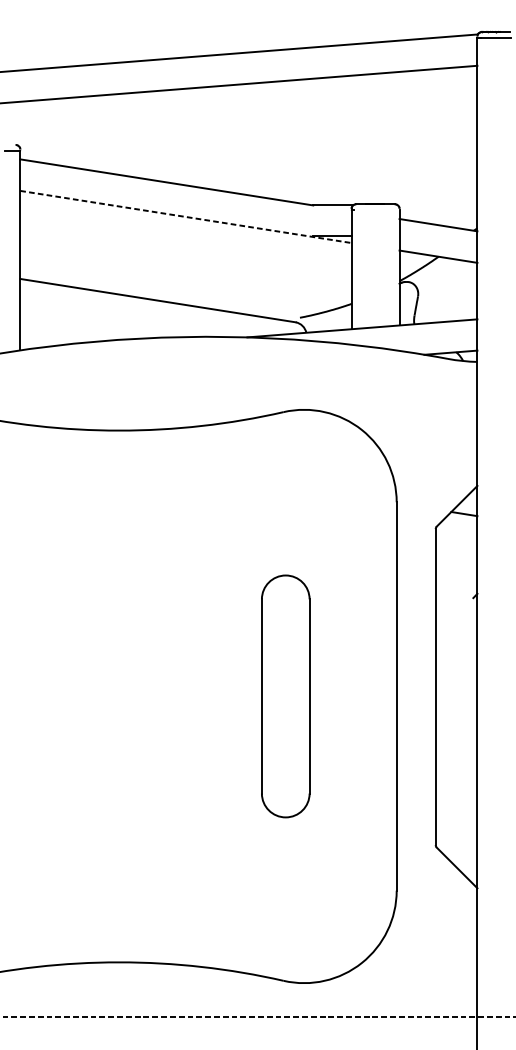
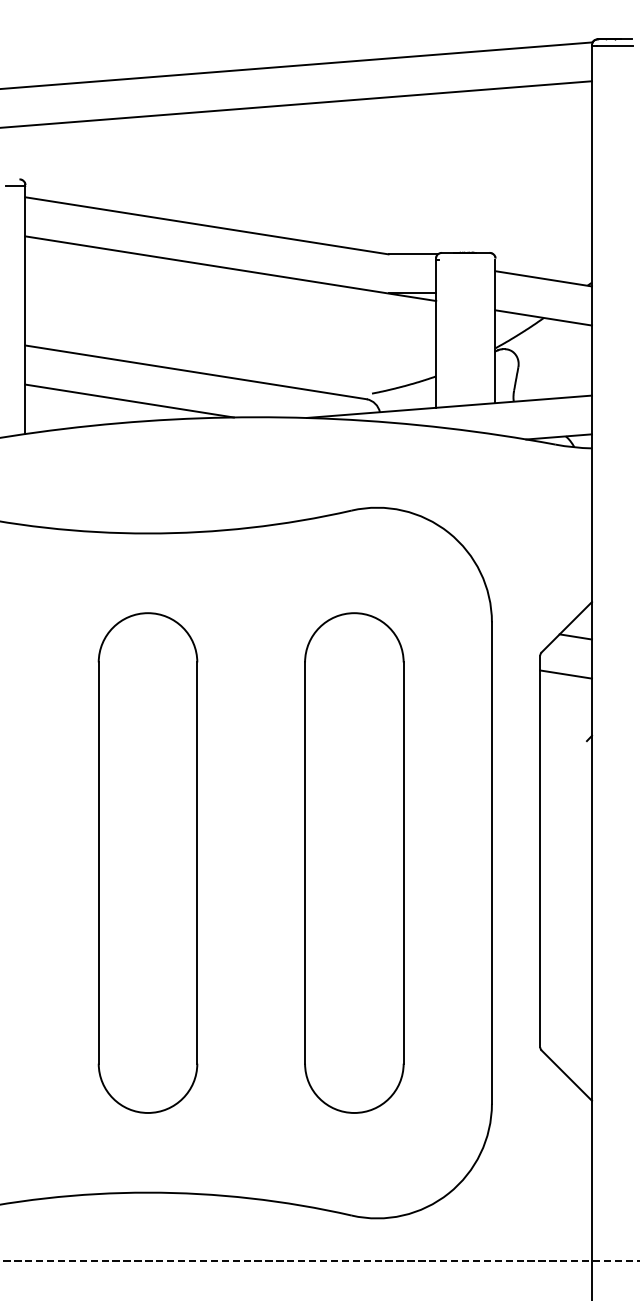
line: (185, 216) -> (230, 268), dashed -> solid
line: (104, 323) -> (129, 400), added
line: (456, 544) -> (566, 674), added
part: (118, 696) -> (147, 862), added
part: (285, 696) -> (354, 862), size x1.67

